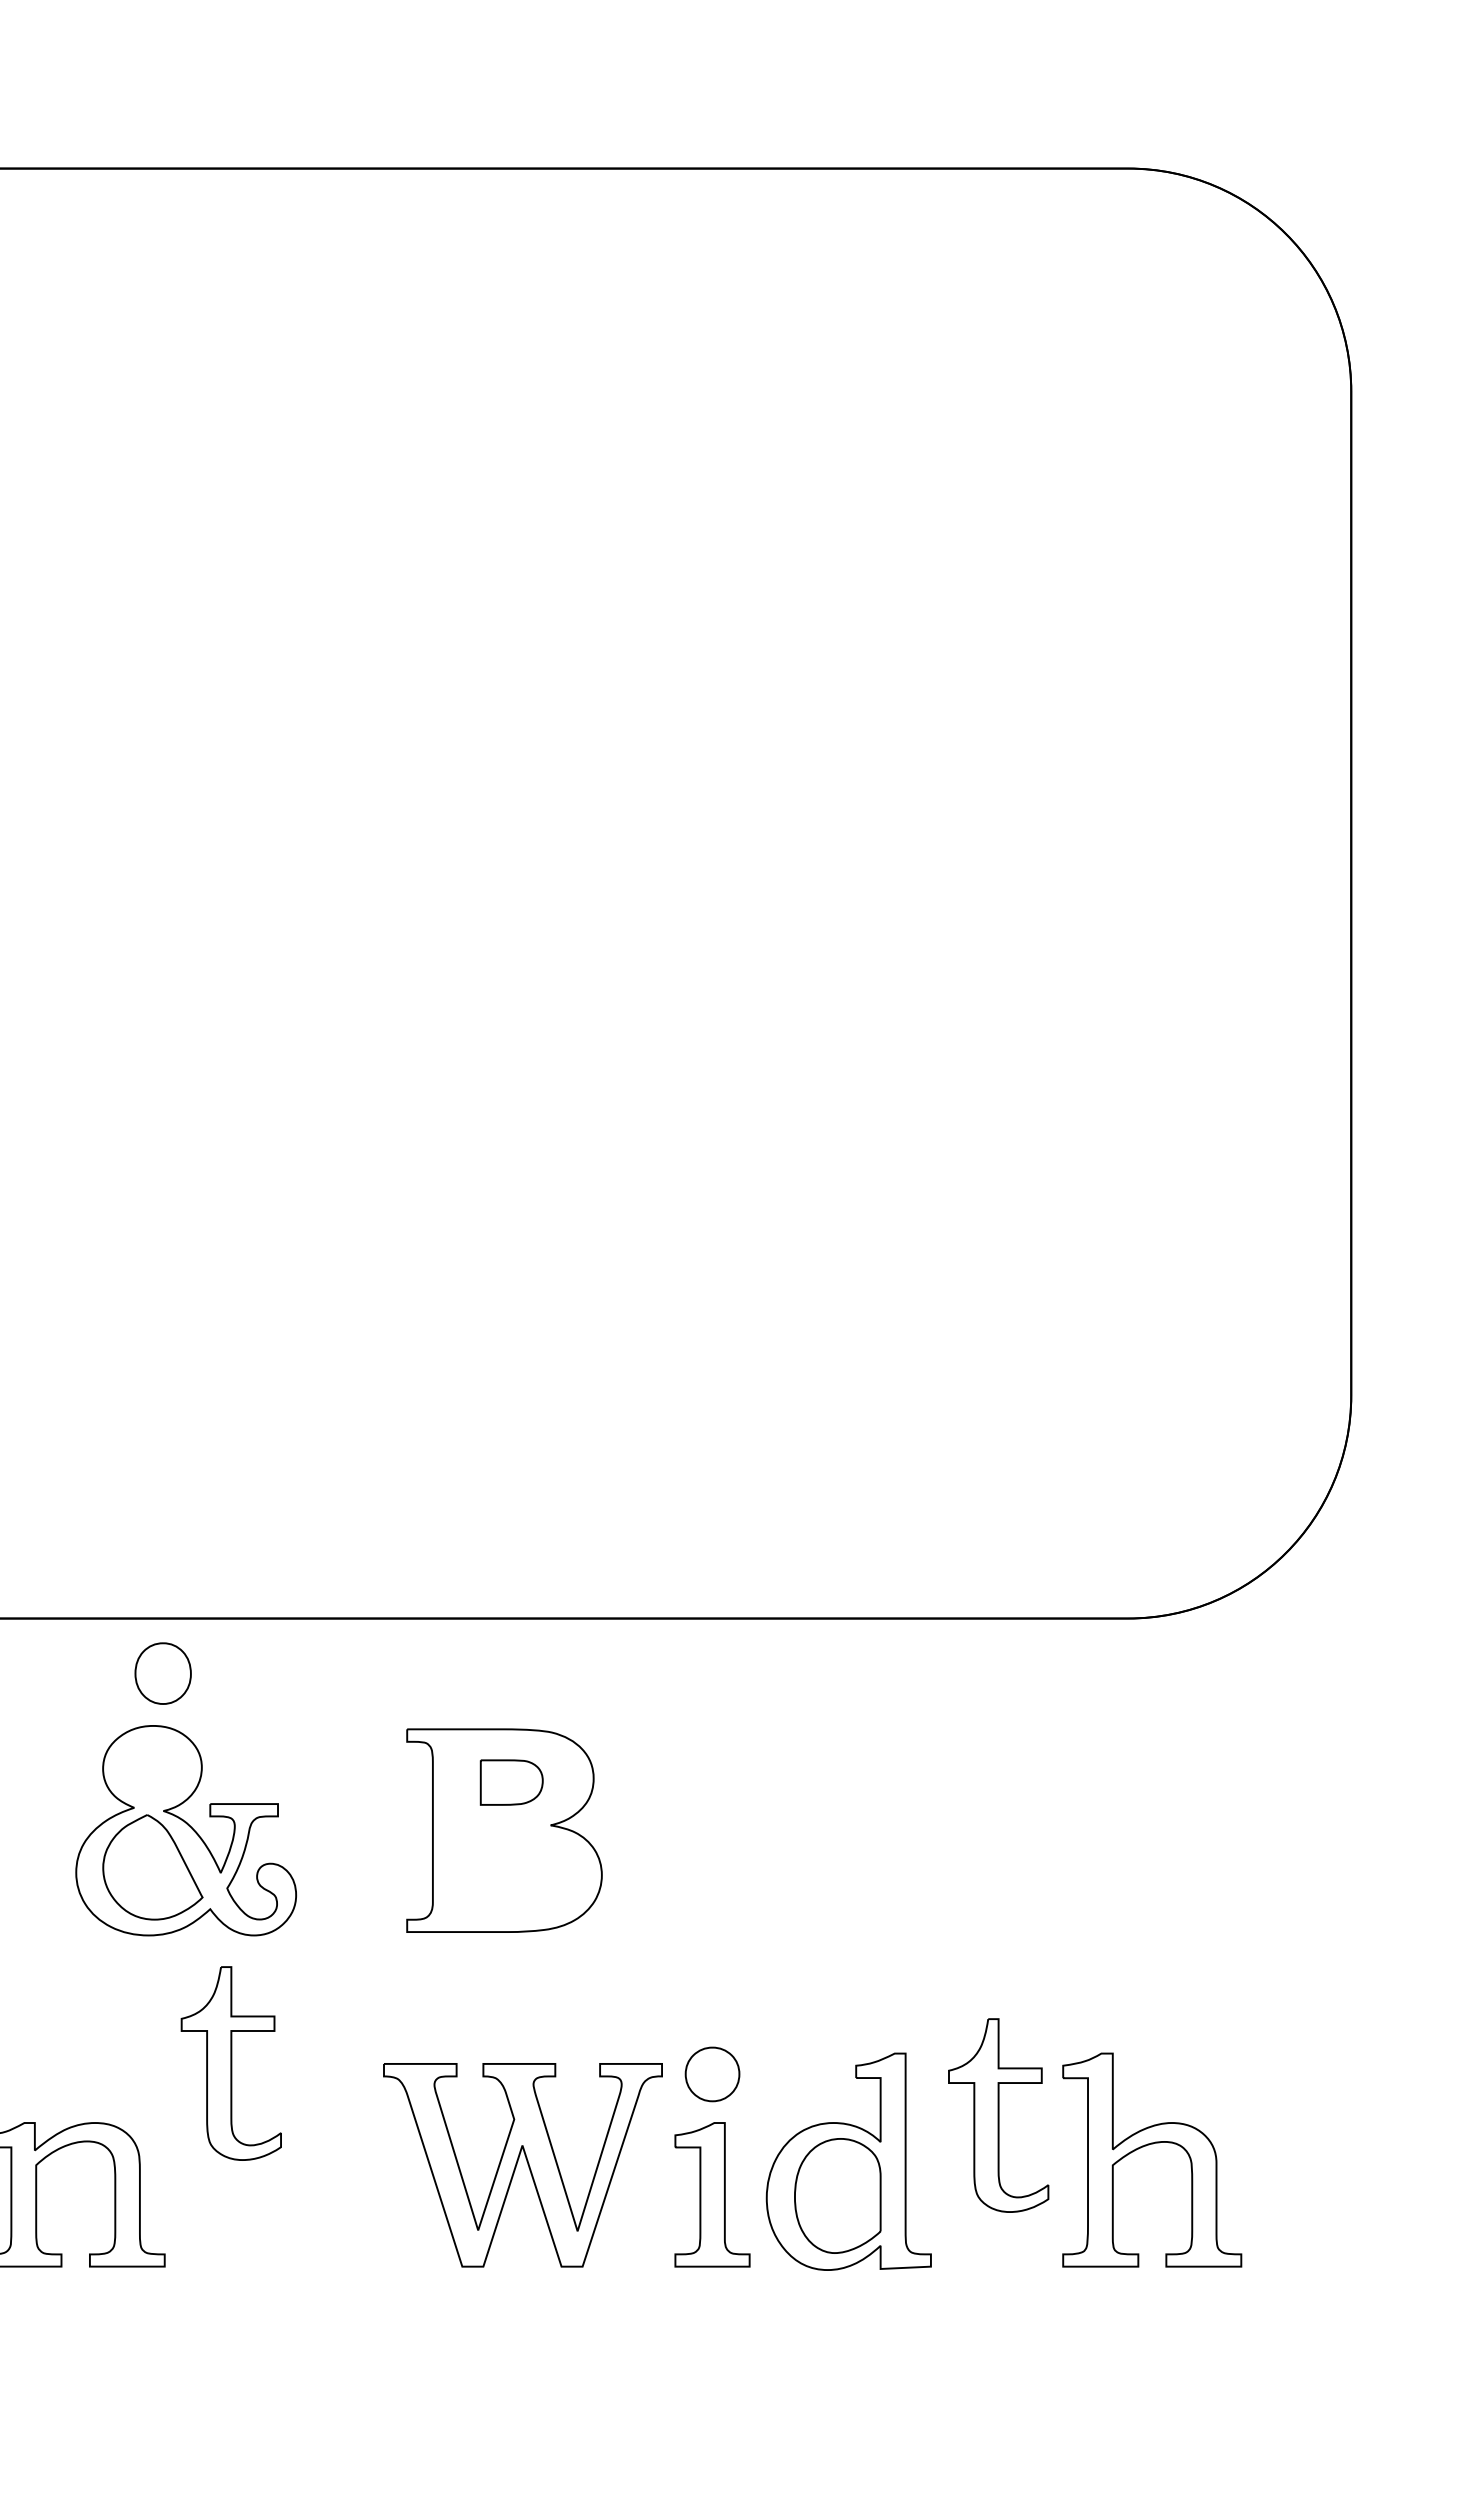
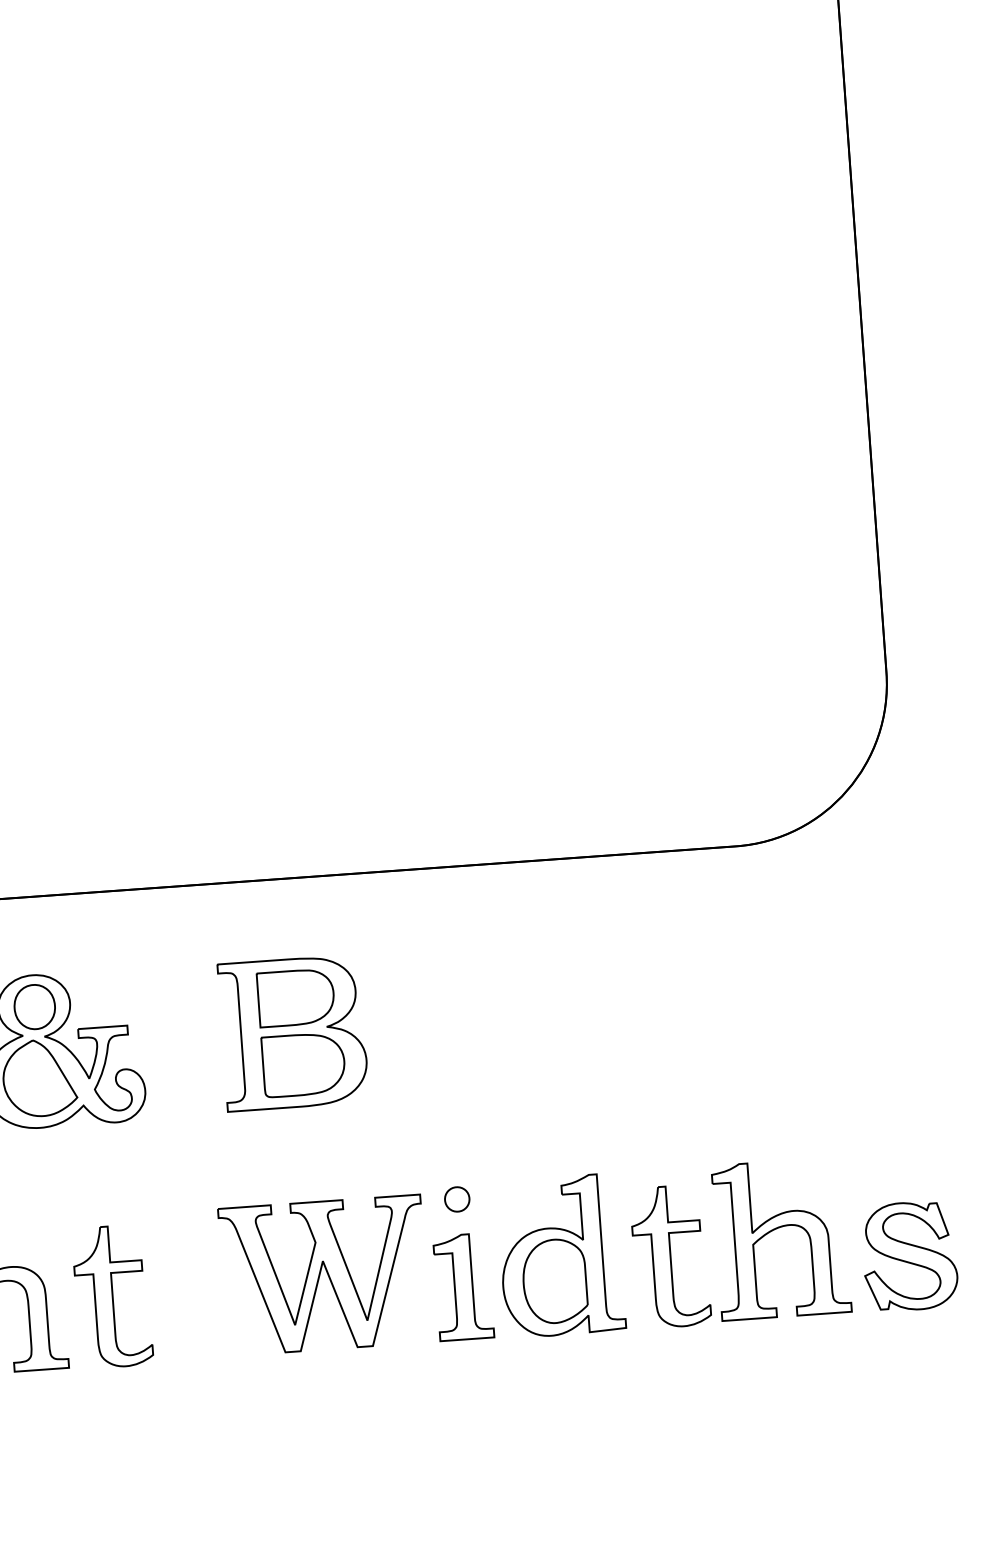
part: (162, 1673) -> (34, 1007), moved
part: (511, 1782) -> (296, 997), size x1.67
part: (515, 1874) -> (303, 1064), added
part: (230, 2063) -> (112, 1296), moved
part: (711, 2073) -> (456, 1198), size x0.62
part: (998, 2115) -> (670, 1256), moved
part: (1325, 2196) -> (909, 1256), added

